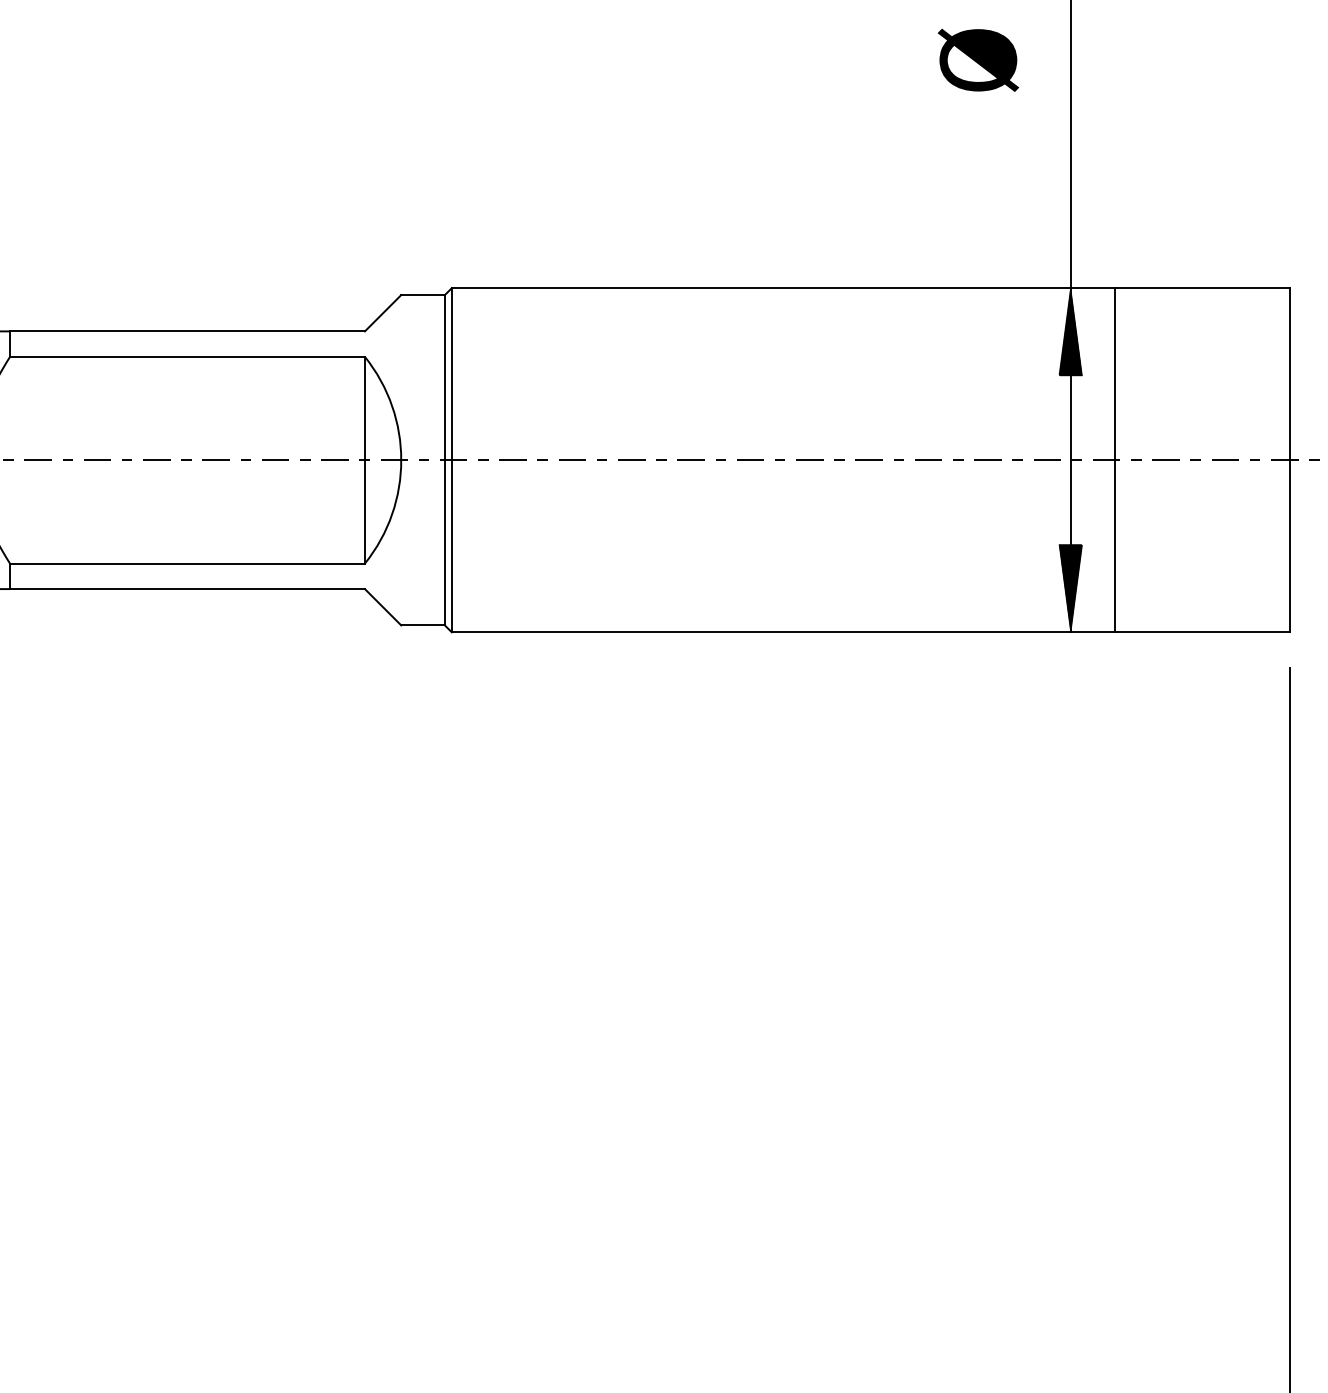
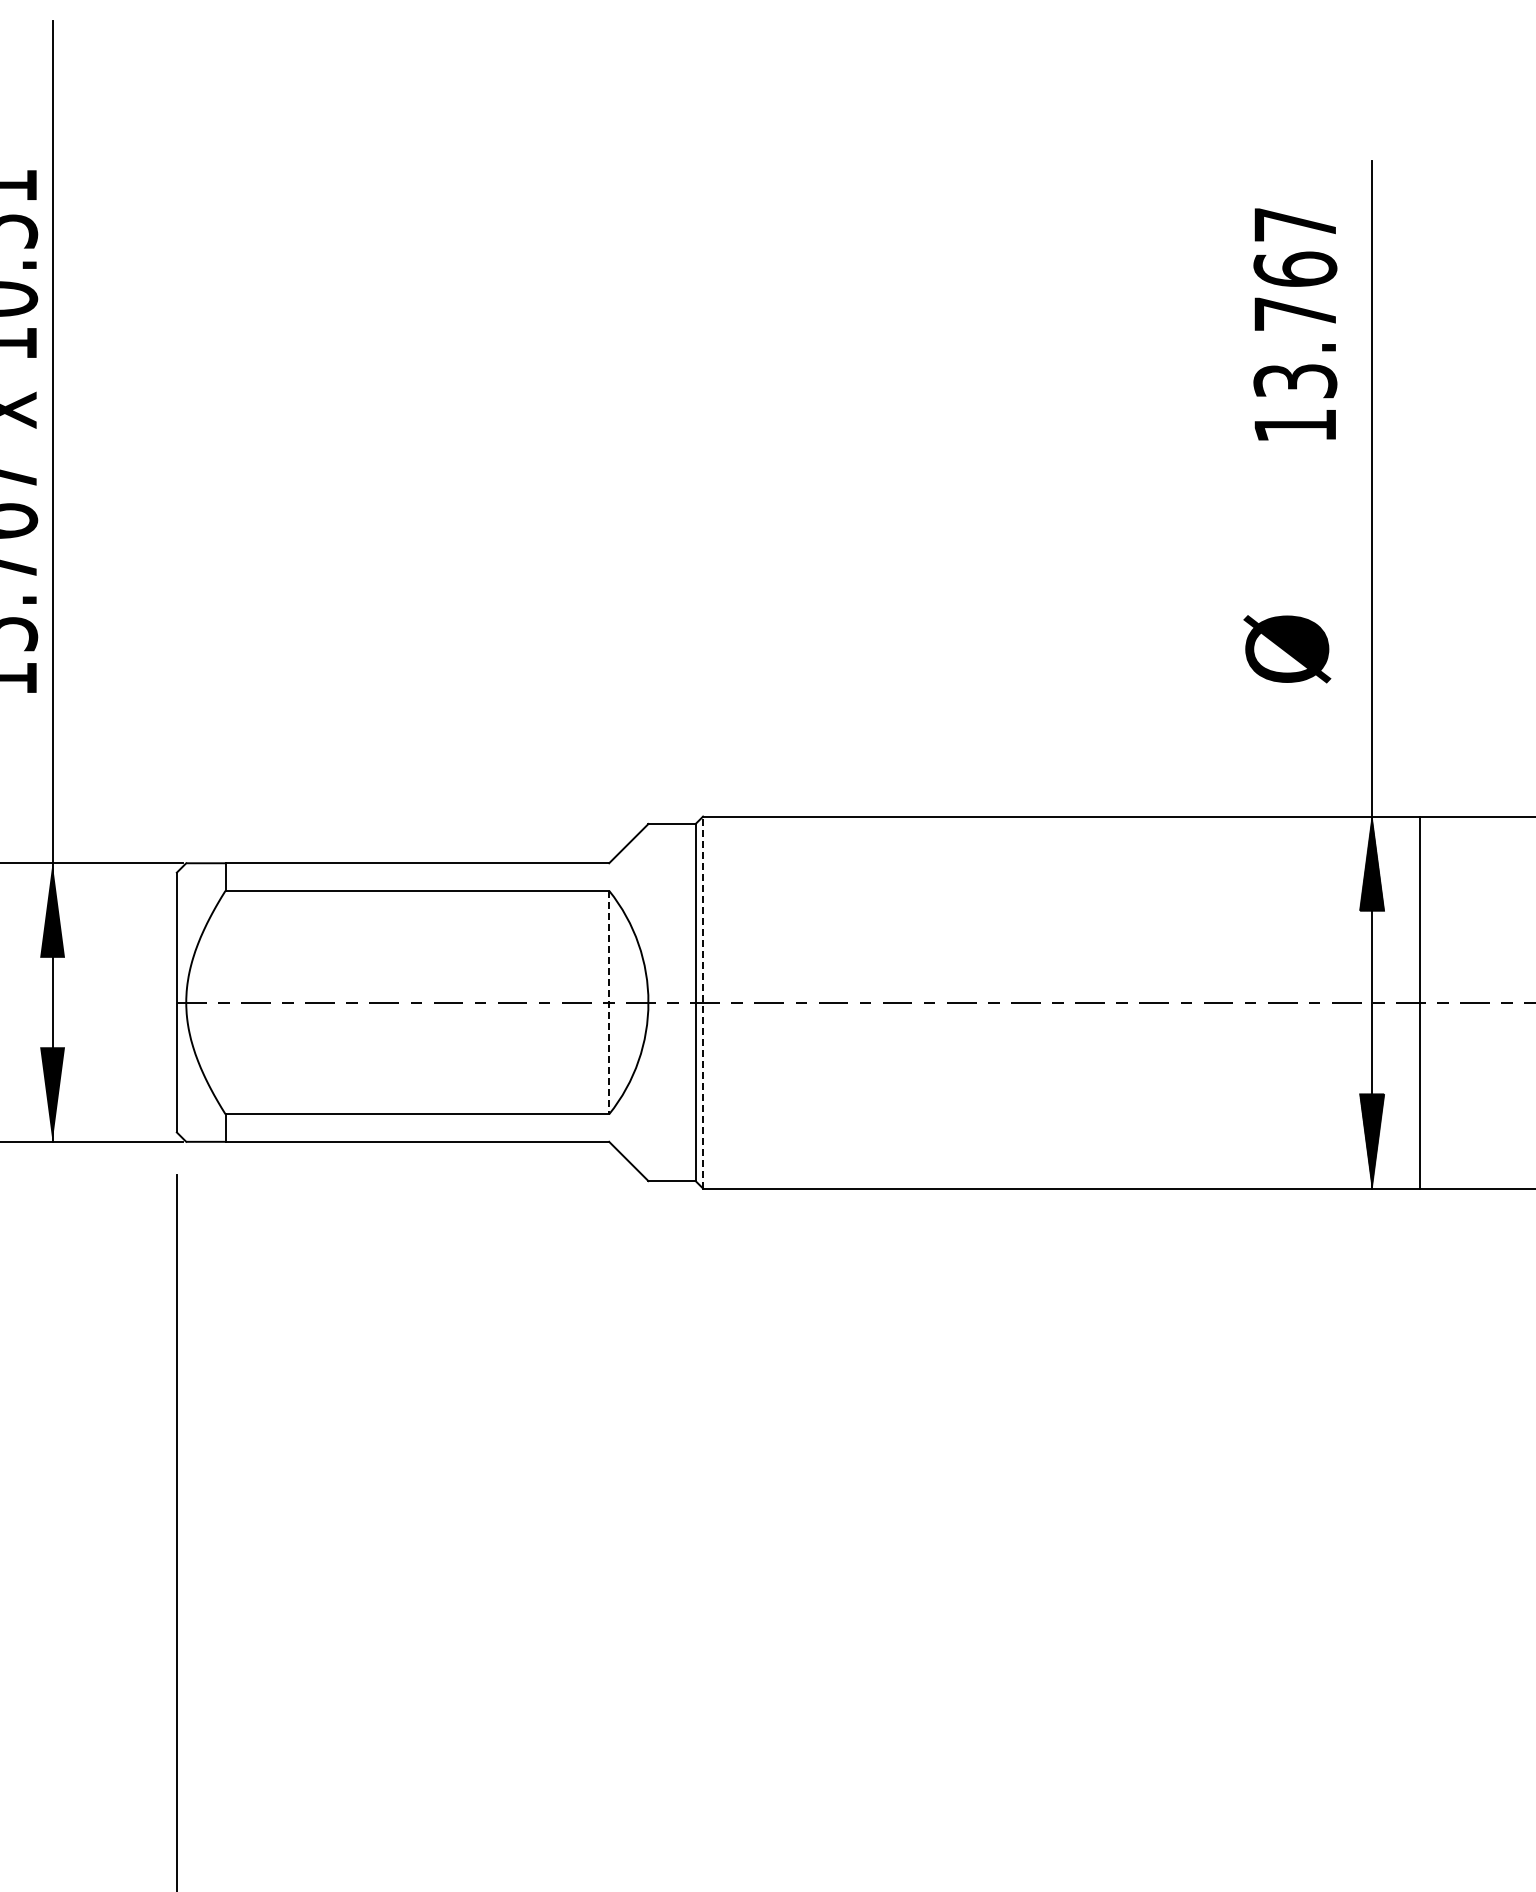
text: (978, 60) -> (1287, 649), moved
line: (365, 460) -> (609, 1002), solid -> dashed
line: (452, 460) -> (703, 1002), solid -> dashed

